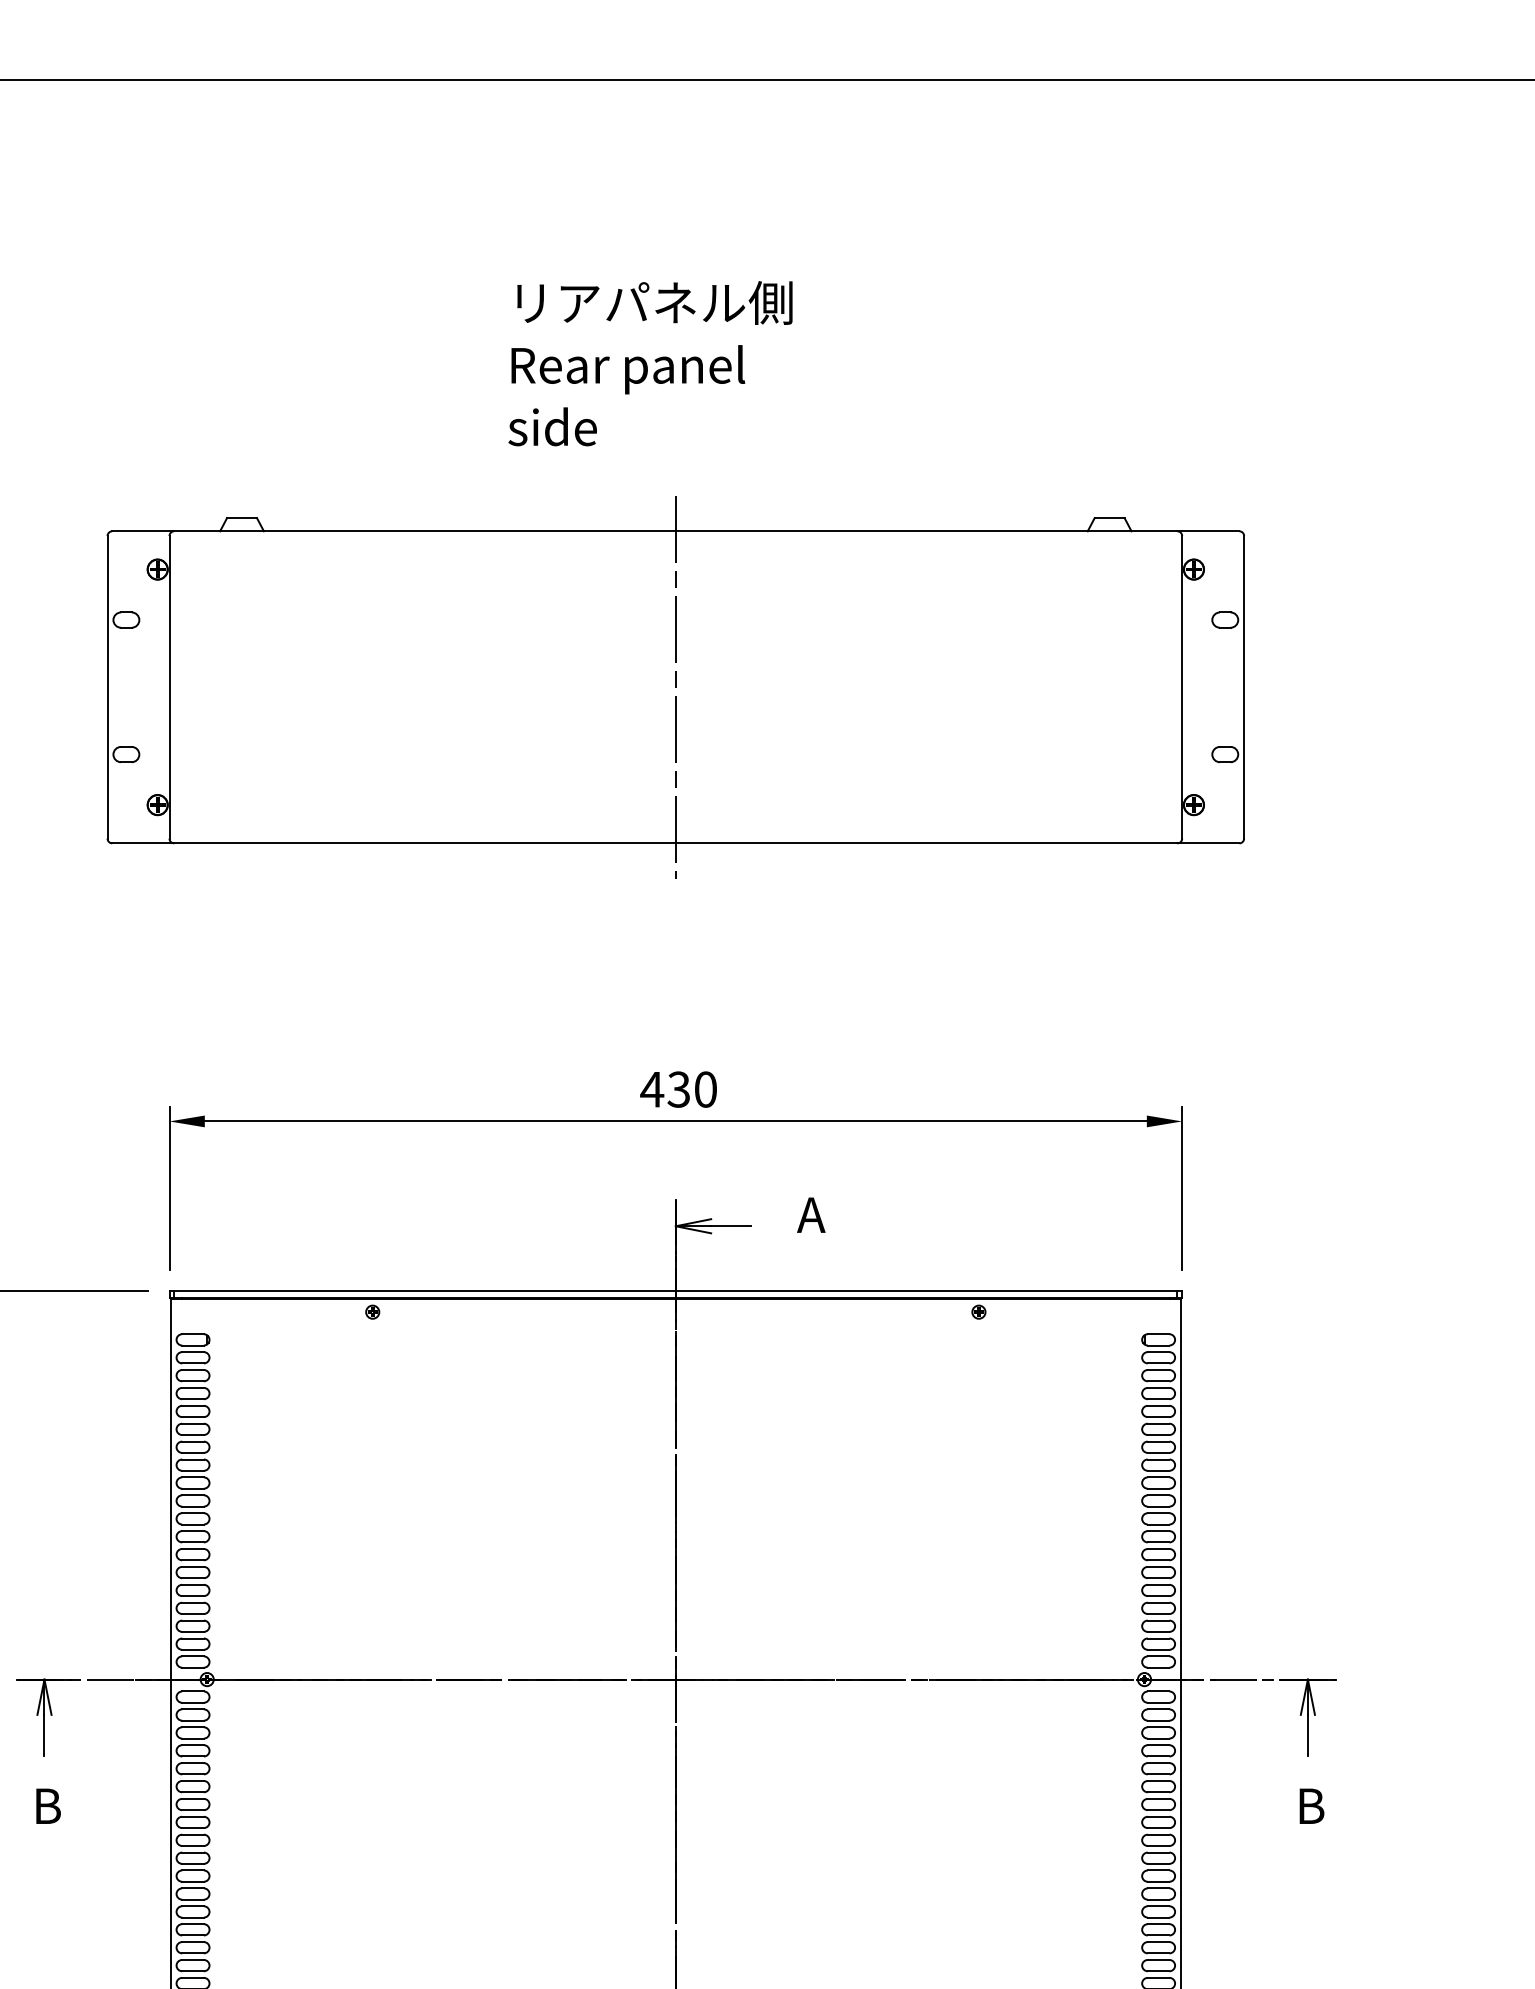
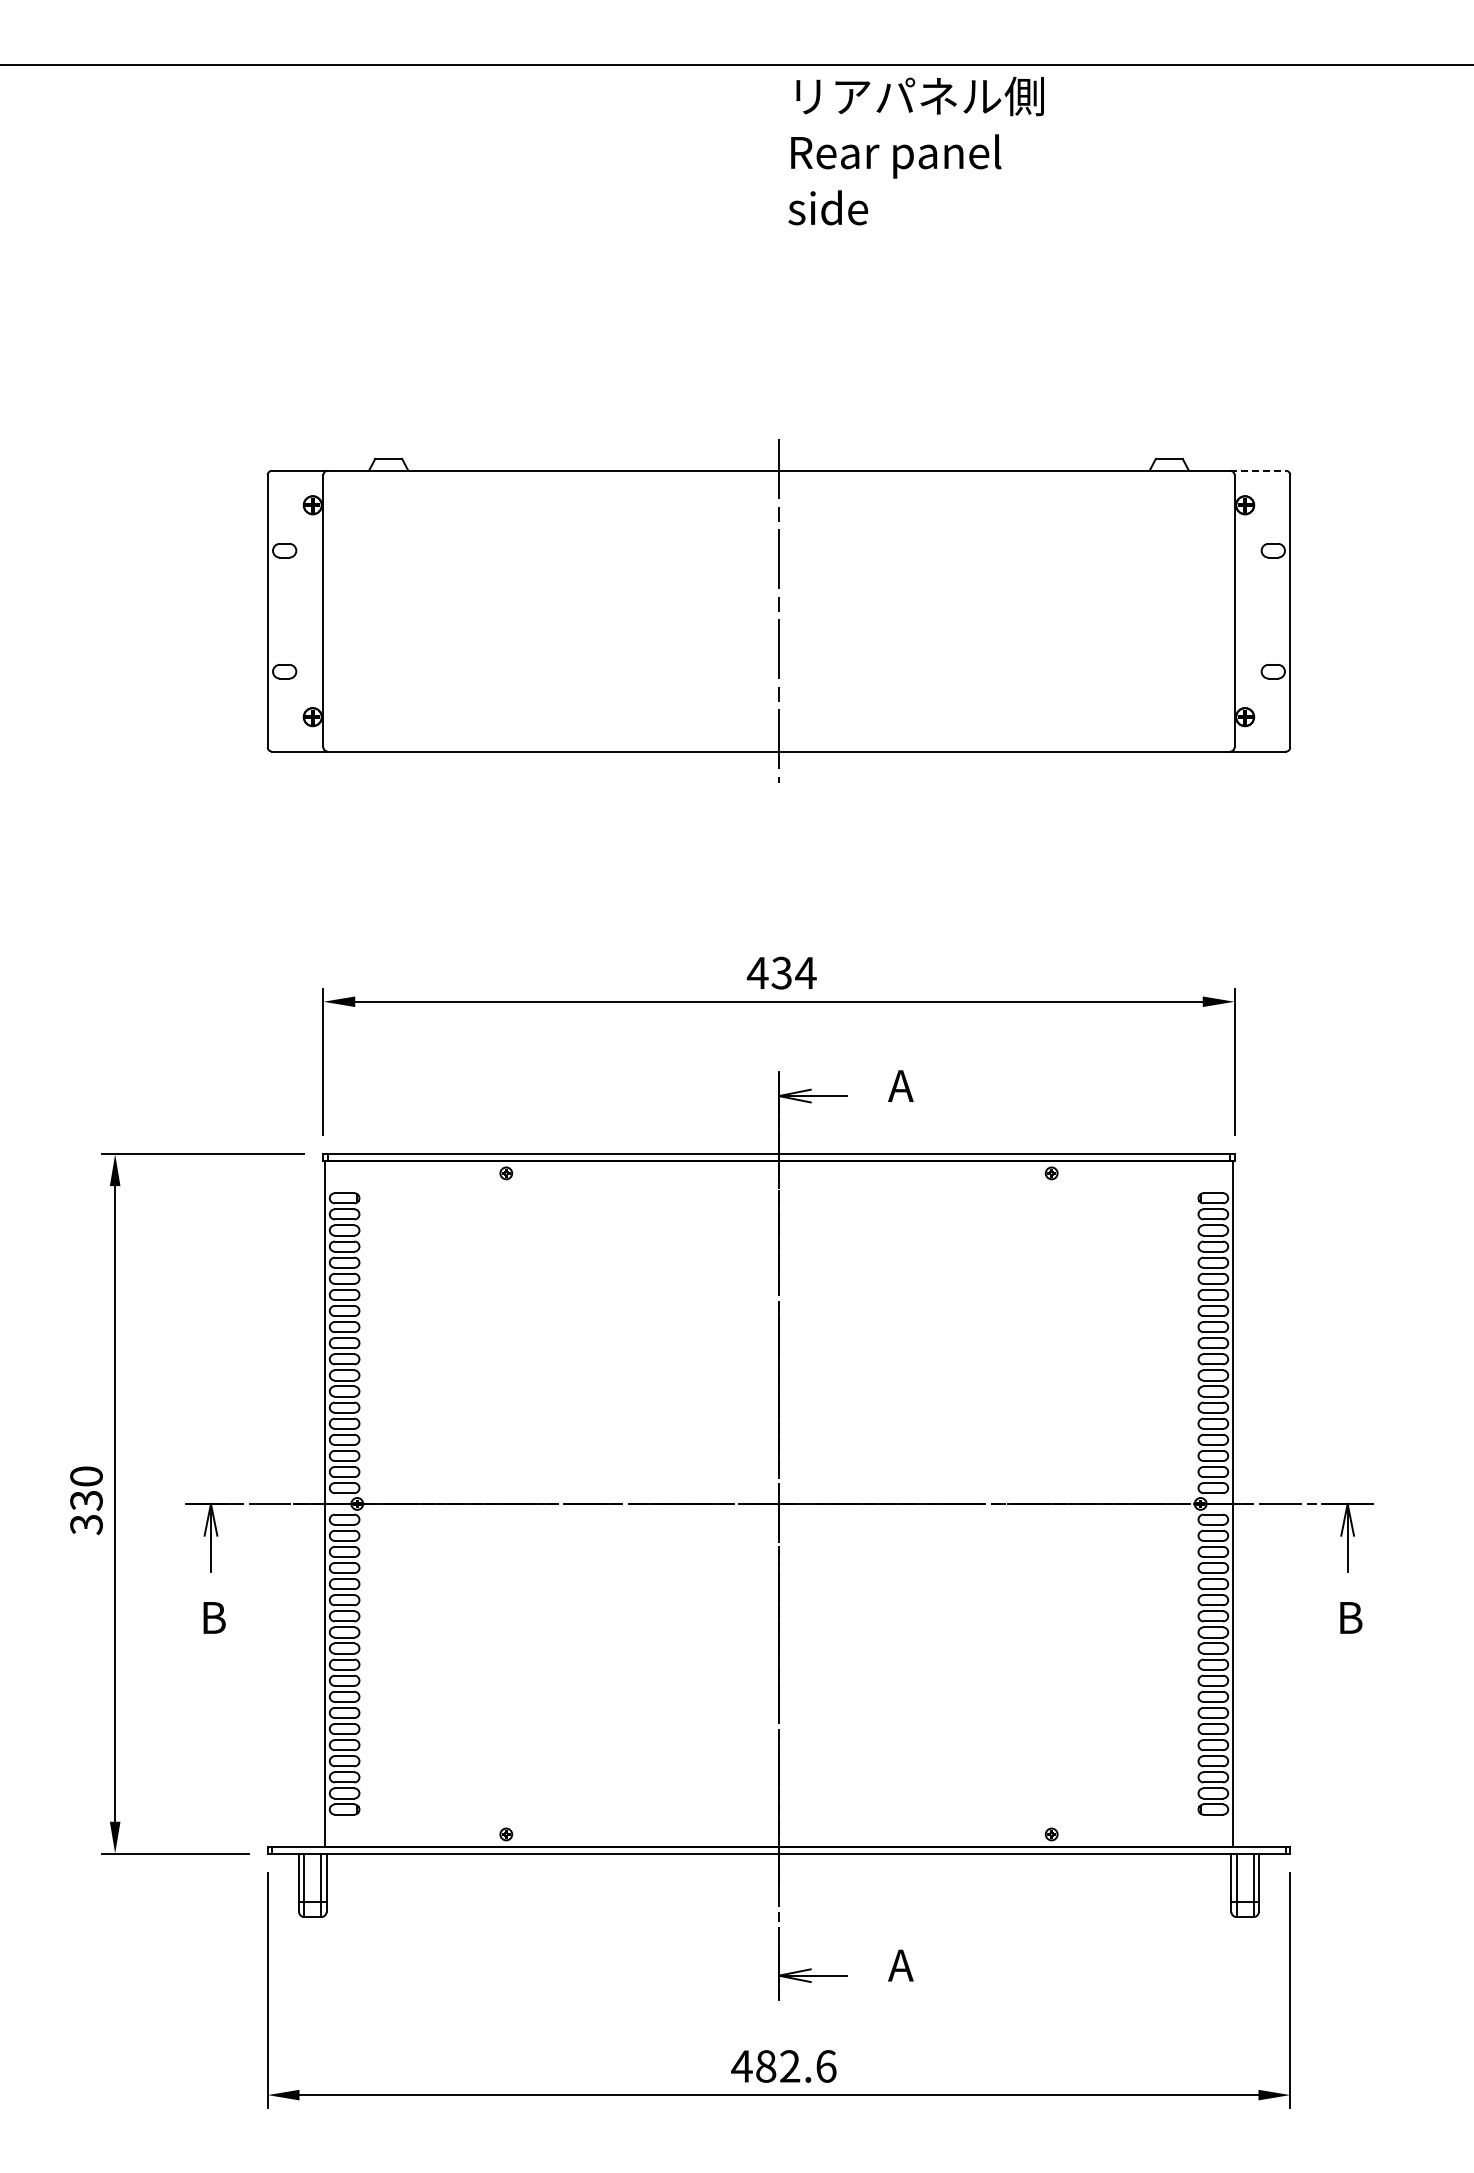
text: (649, 363) -> (915, 150), moved
line: (1208, 530) -> (1258, 470), solid -> dashed
text: (705, 1088) -> (805, 972), 430 -> 434

